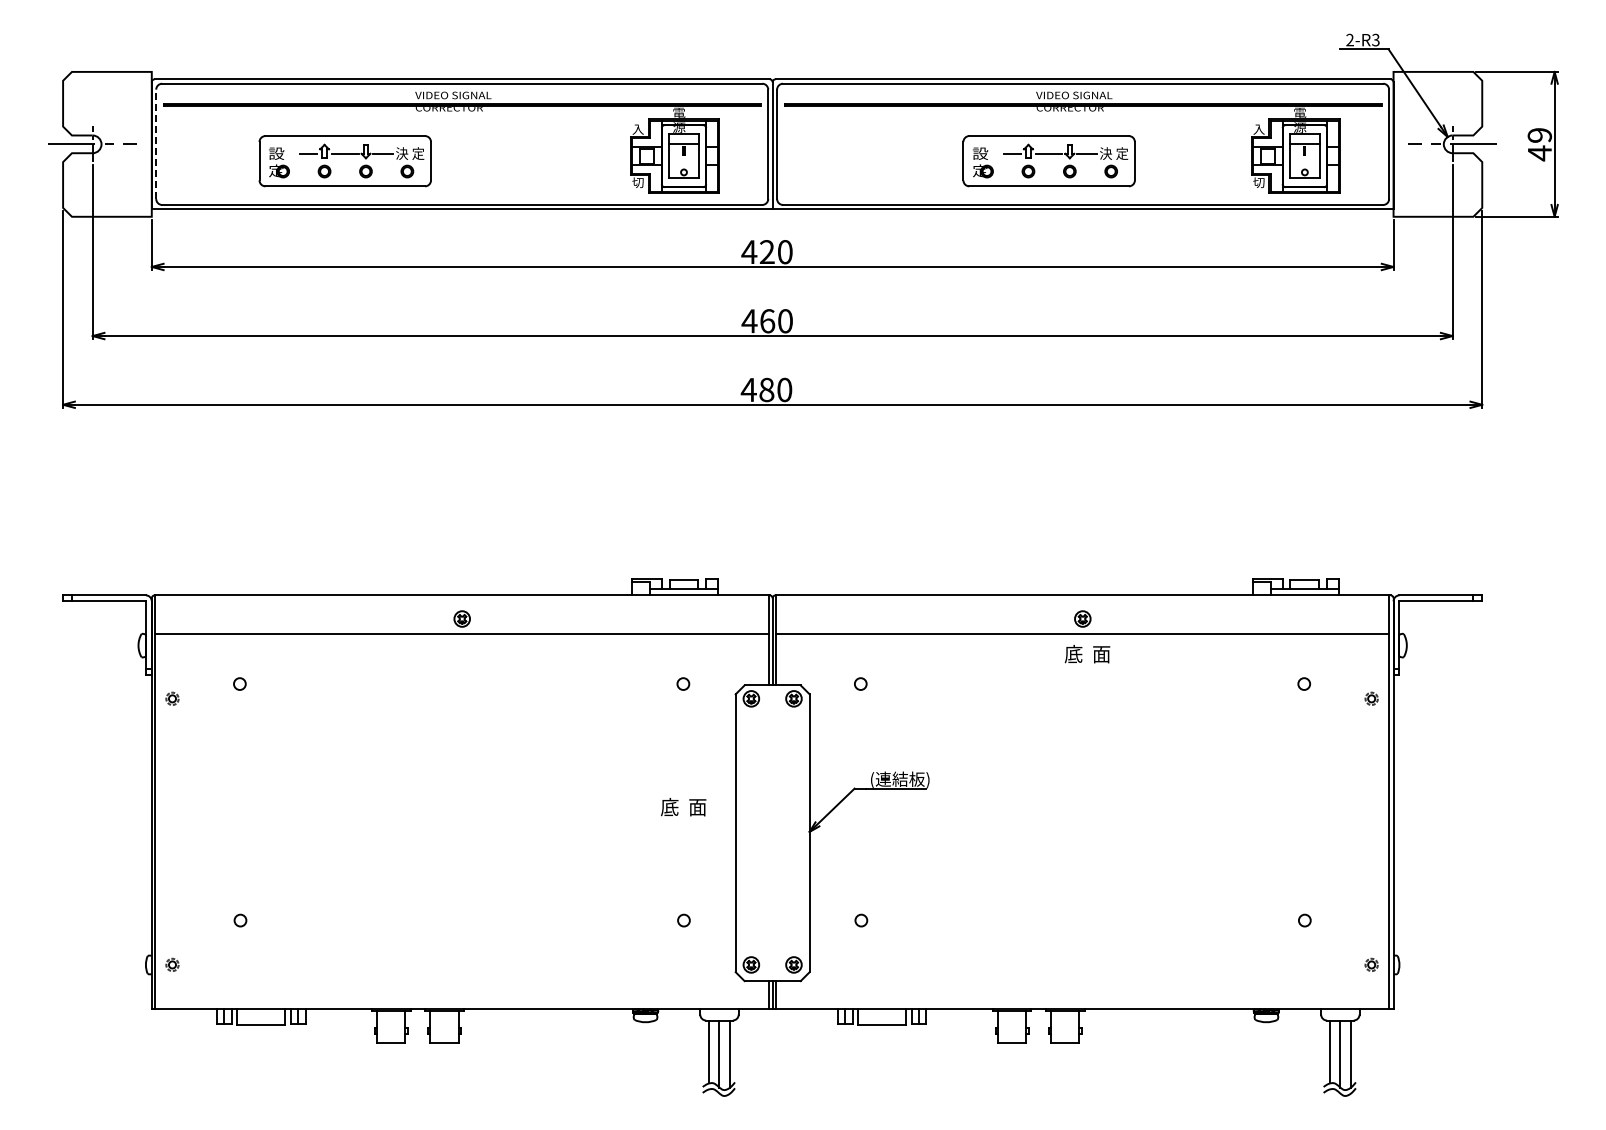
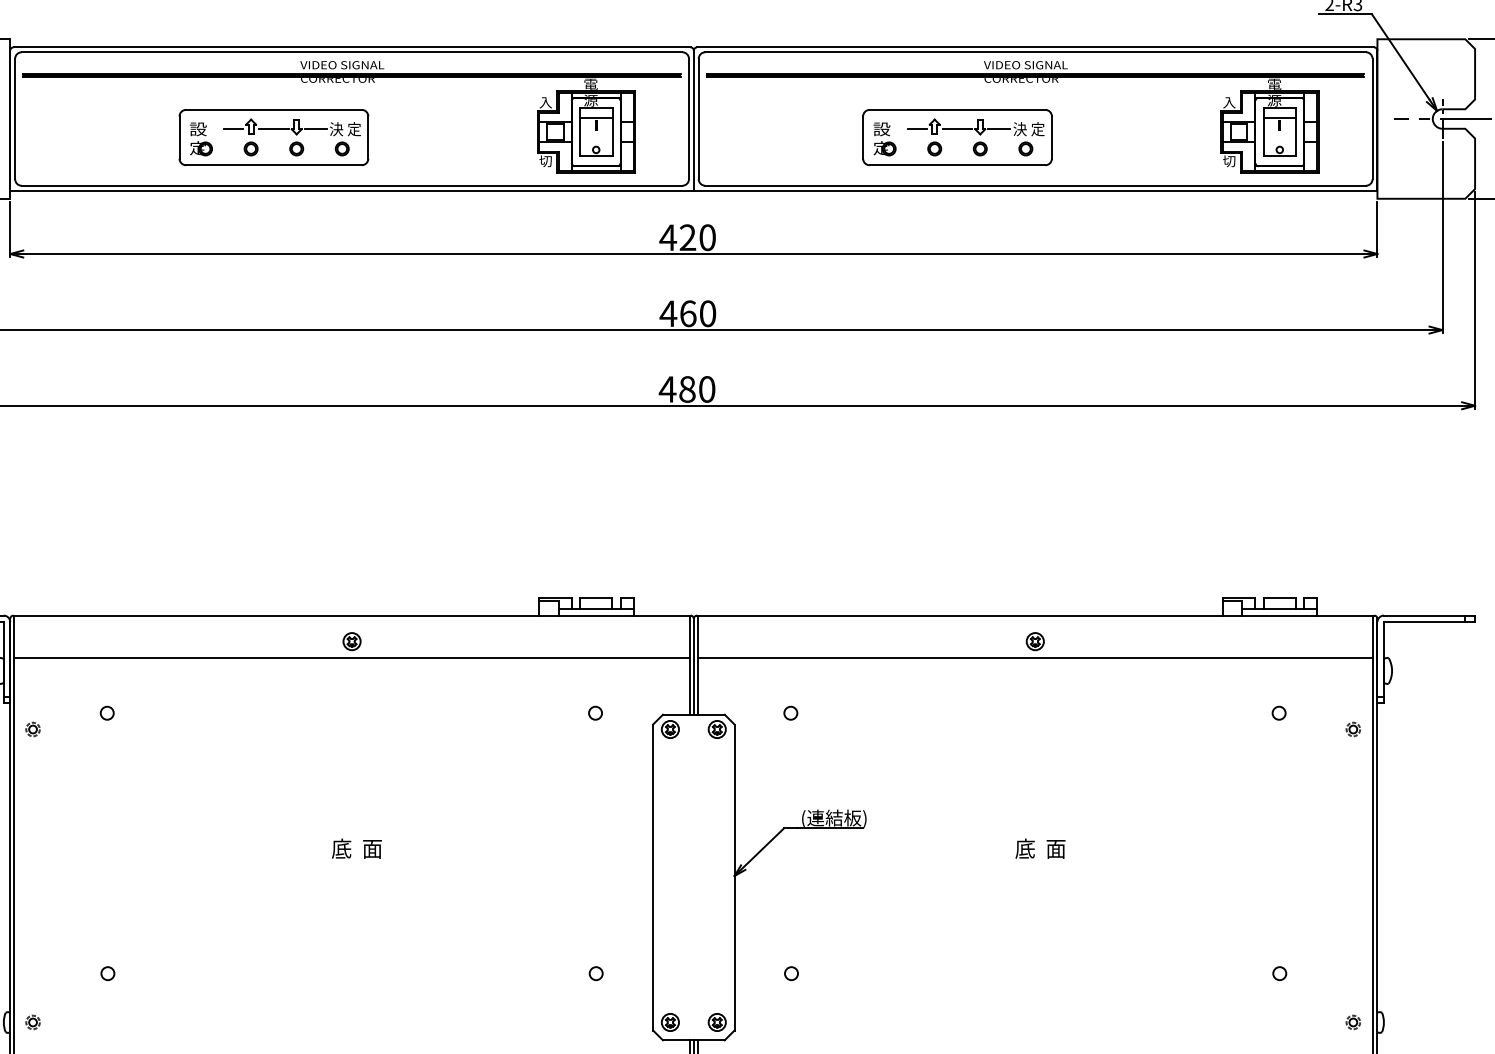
line: (156, 144) -> (15, 119), dashed -> solid
part: (344, 161) -> (273, 137), moved
part: (1048, 161) -> (956, 137), moved
text: (1087, 654) -> (1040, 849), moved
text: (683, 806) -> (356, 848), moved

